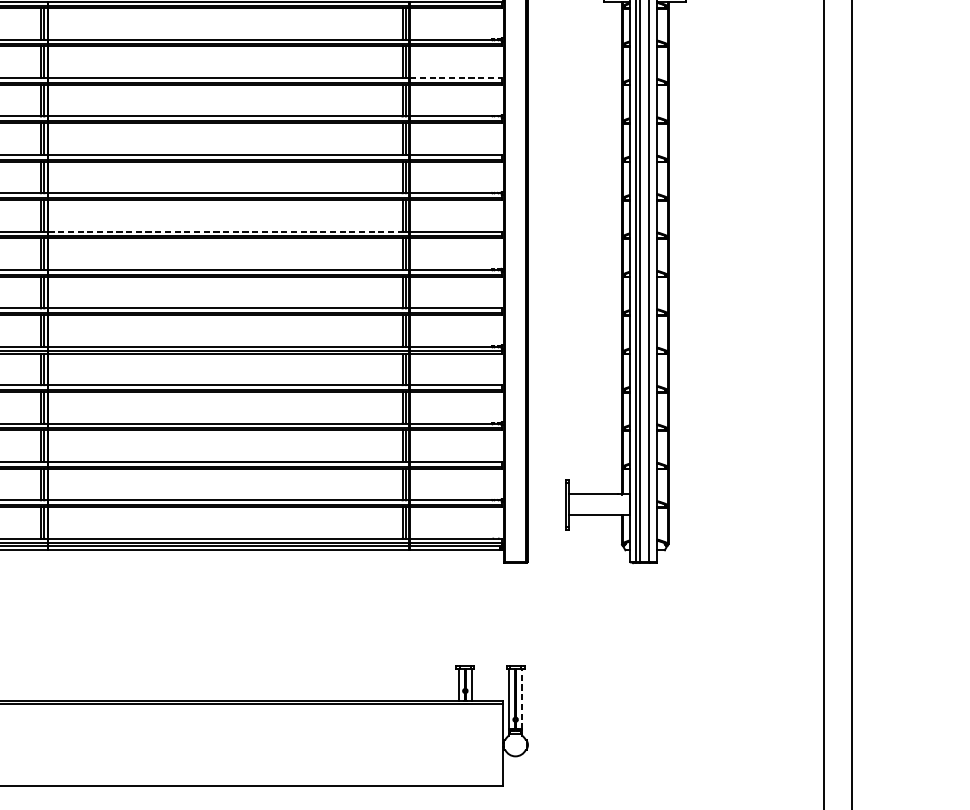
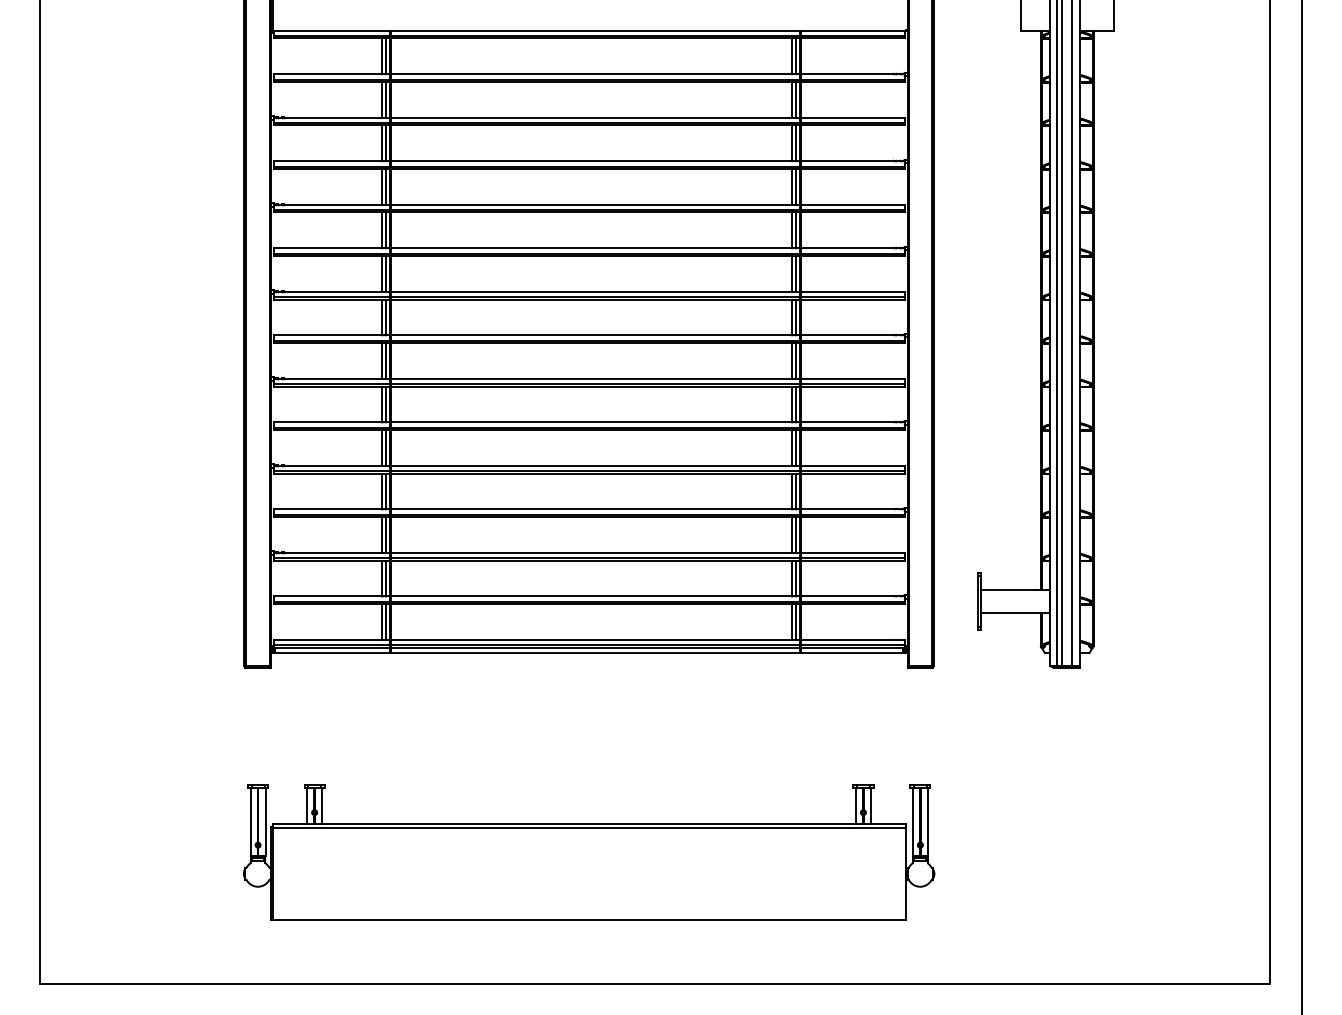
line: (455, 77) -> (852, 117), dashed -> solid
line: (225, 231) -> (591, 291), dashed -> solid
line: (521, 698) -> (927, 821), dashed -> solid

